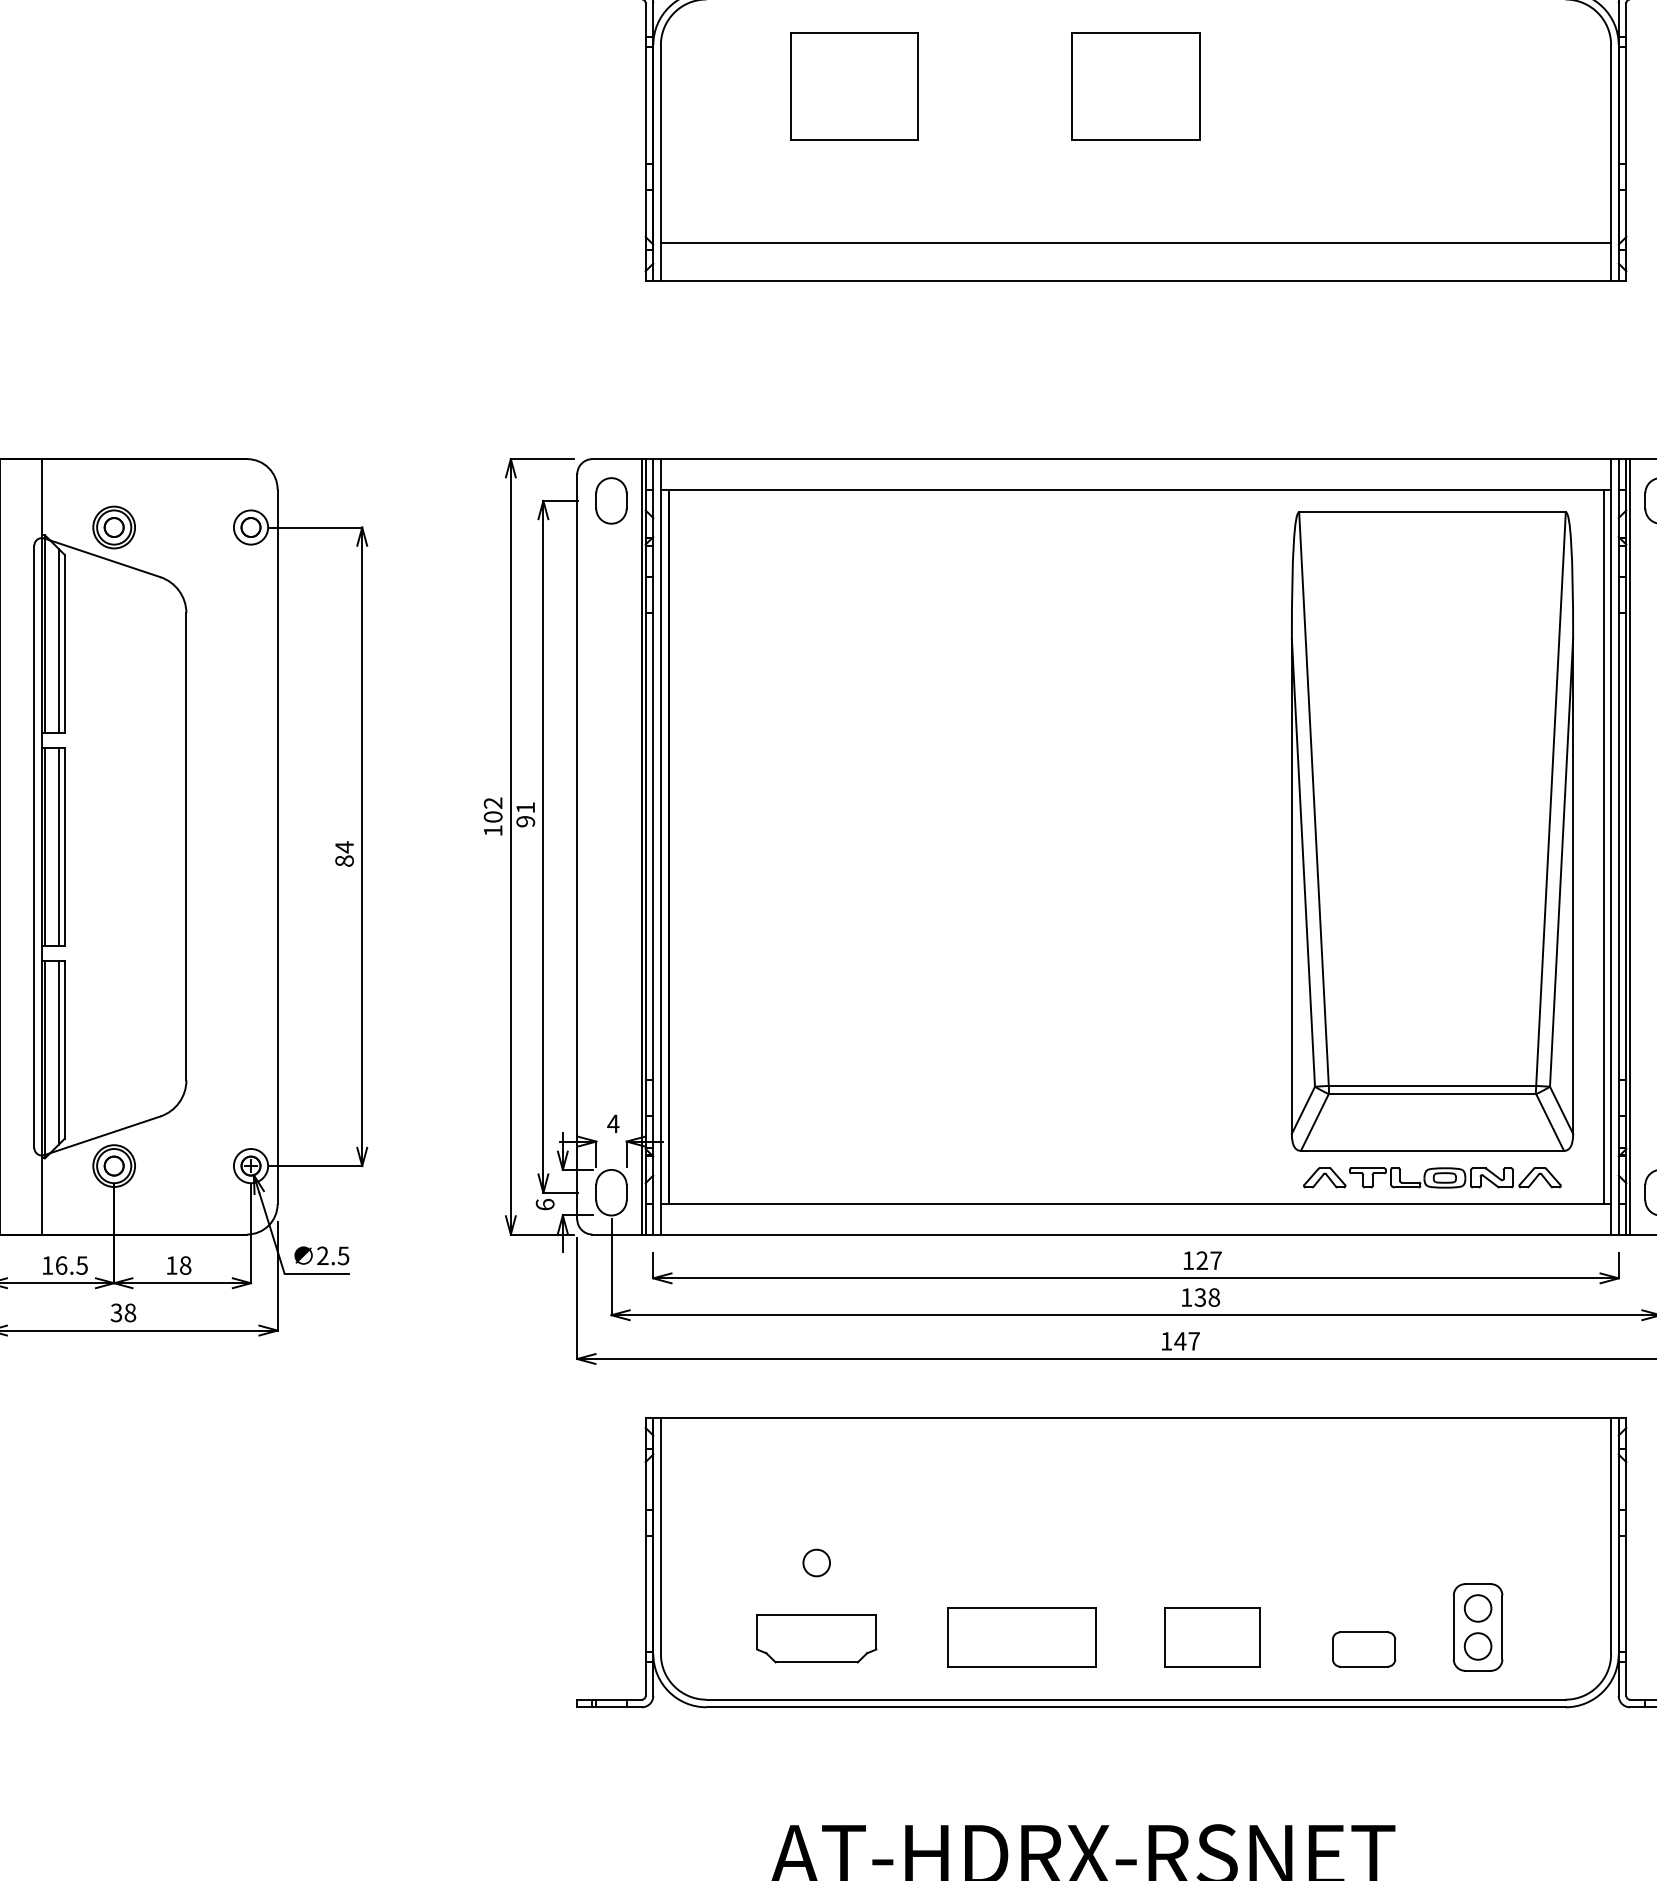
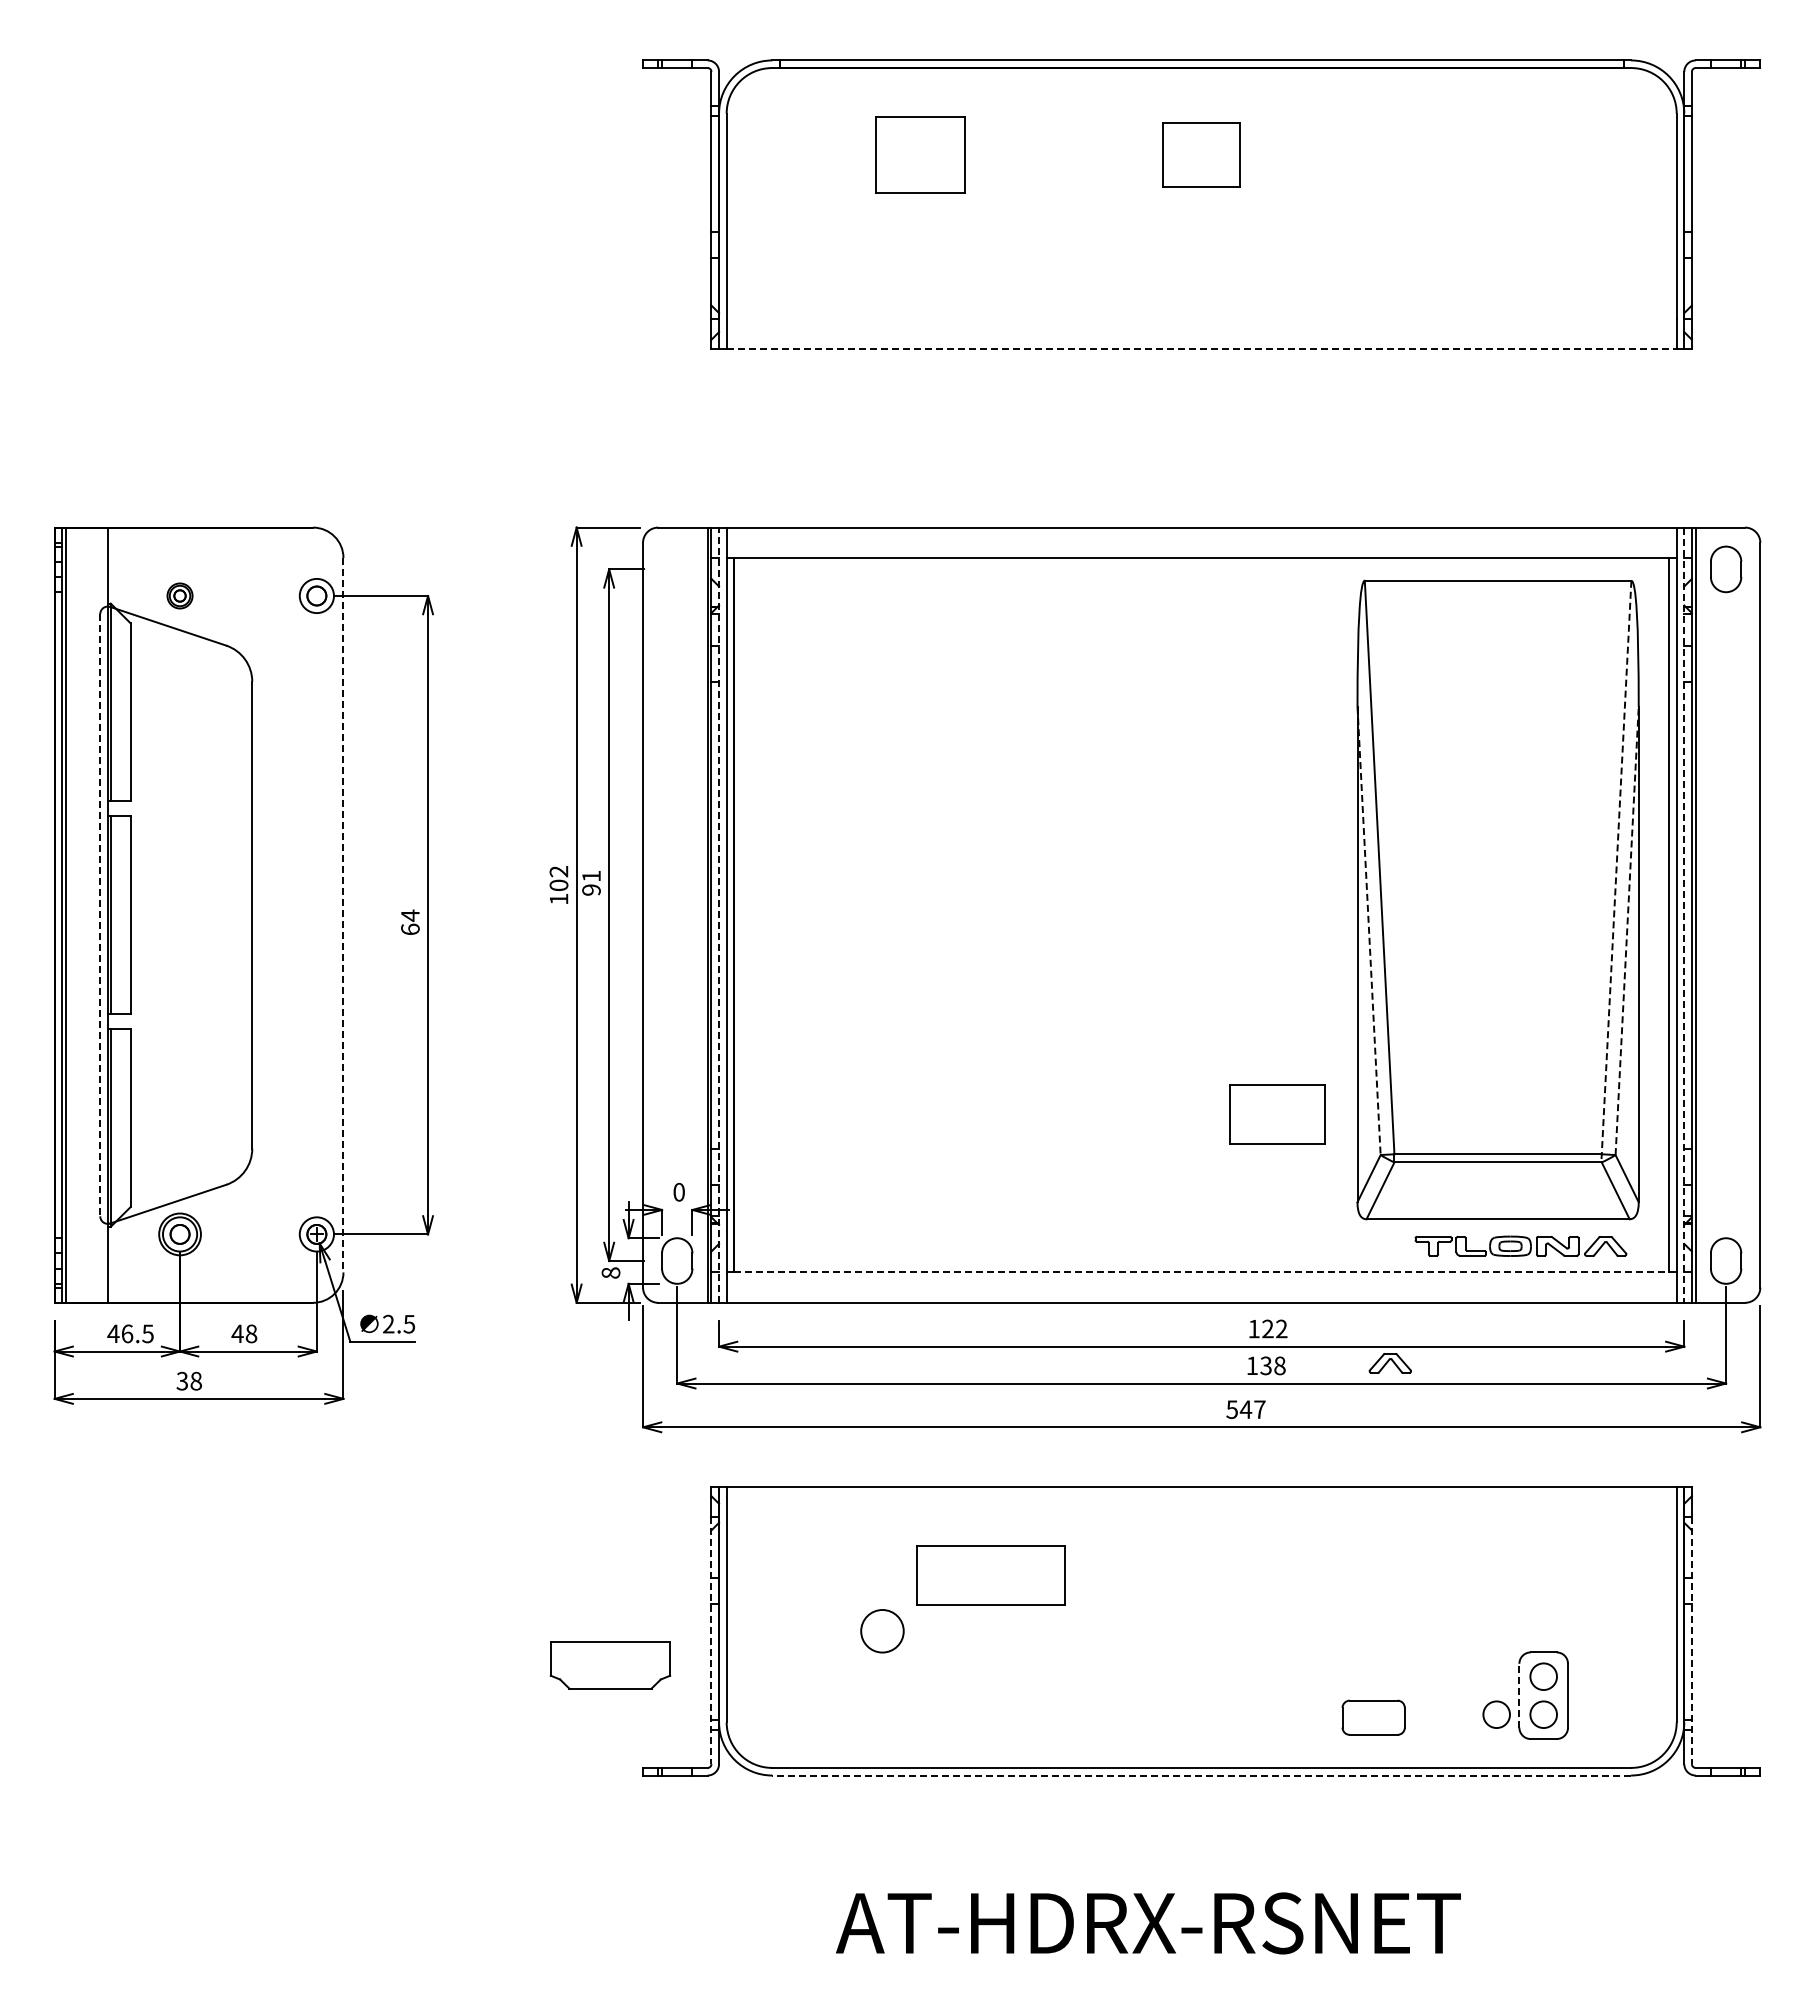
part: (854, 85) -> (920, 154), size x0.7
part: (1135, 85) -> (1201, 154), size x0.6
line: (1135, 242) -> (1201, 311), removed
line: (1136, 280) -> (1202, 349), solid -> dashed
part: (611, 501) -> (677, 569), removed
part: (113, 527) -> (179, 595), size x0.6
line: (58, 641) -> (124, 709), removed
line: (1550, 804) -> (1616, 872), solid -> dashed
line: (34, 847) -> (100, 915), solid -> dashed
line: (58, 847) -> (124, 915), removed
line: (277, 847) -> (343, 915), solid -> dashed
line: (653, 847) -> (719, 915), solid -> dashed
line: (1618, 847) -> (1684, 915), solid -> dashed
text: (344, 861) -> (410, 929), 84 -> 64
line: (1561, 862) -> (1627, 930), solid -> dashed
line: (1303, 863) -> (1369, 931), solid -> dashed
line: (58, 1052) -> (124, 1120), removed
text: (612, 1123) -> (678, 1191), 4 -> 0
part: (1323, 1178) -> (1389, 1363), moved
text: (544, 1204) -> (610, 1272), 6 -> 8
line: (1136, 1204) -> (1202, 1272), solid -> dashed
text: (1215, 1260) -> (1281, 1328), 127 -> 122
text: (47, 1265) -> (113, 1333), 16.5 -> 46.5
text: (171, 1265) -> (237, 1333), 18 -> 48
text: (1165, 1341) -> (1231, 1409), 147 -> 547
circle: (816, 1562) -> (882, 1630), size x1.6
line: (645, 1572) -> (711, 1640), solid -> dashed
line: (1625, 1572) -> (1691, 1640), solid -> dashed
line: (1453, 1627) -> (1519, 1695), solid -> dashed
part: (1021, 1637) -> (990, 1575), moved
part: (1211, 1637) -> (1277, 1114), moved
part: (816, 1639) -> (610, 1665), moved
circle: (1430, 1646) -> (1496, 1714), added
part: (1363, 1649) -> (1373, 1717), moved
line: (1135, 1707) -> (1201, 1775), solid -> dashed

